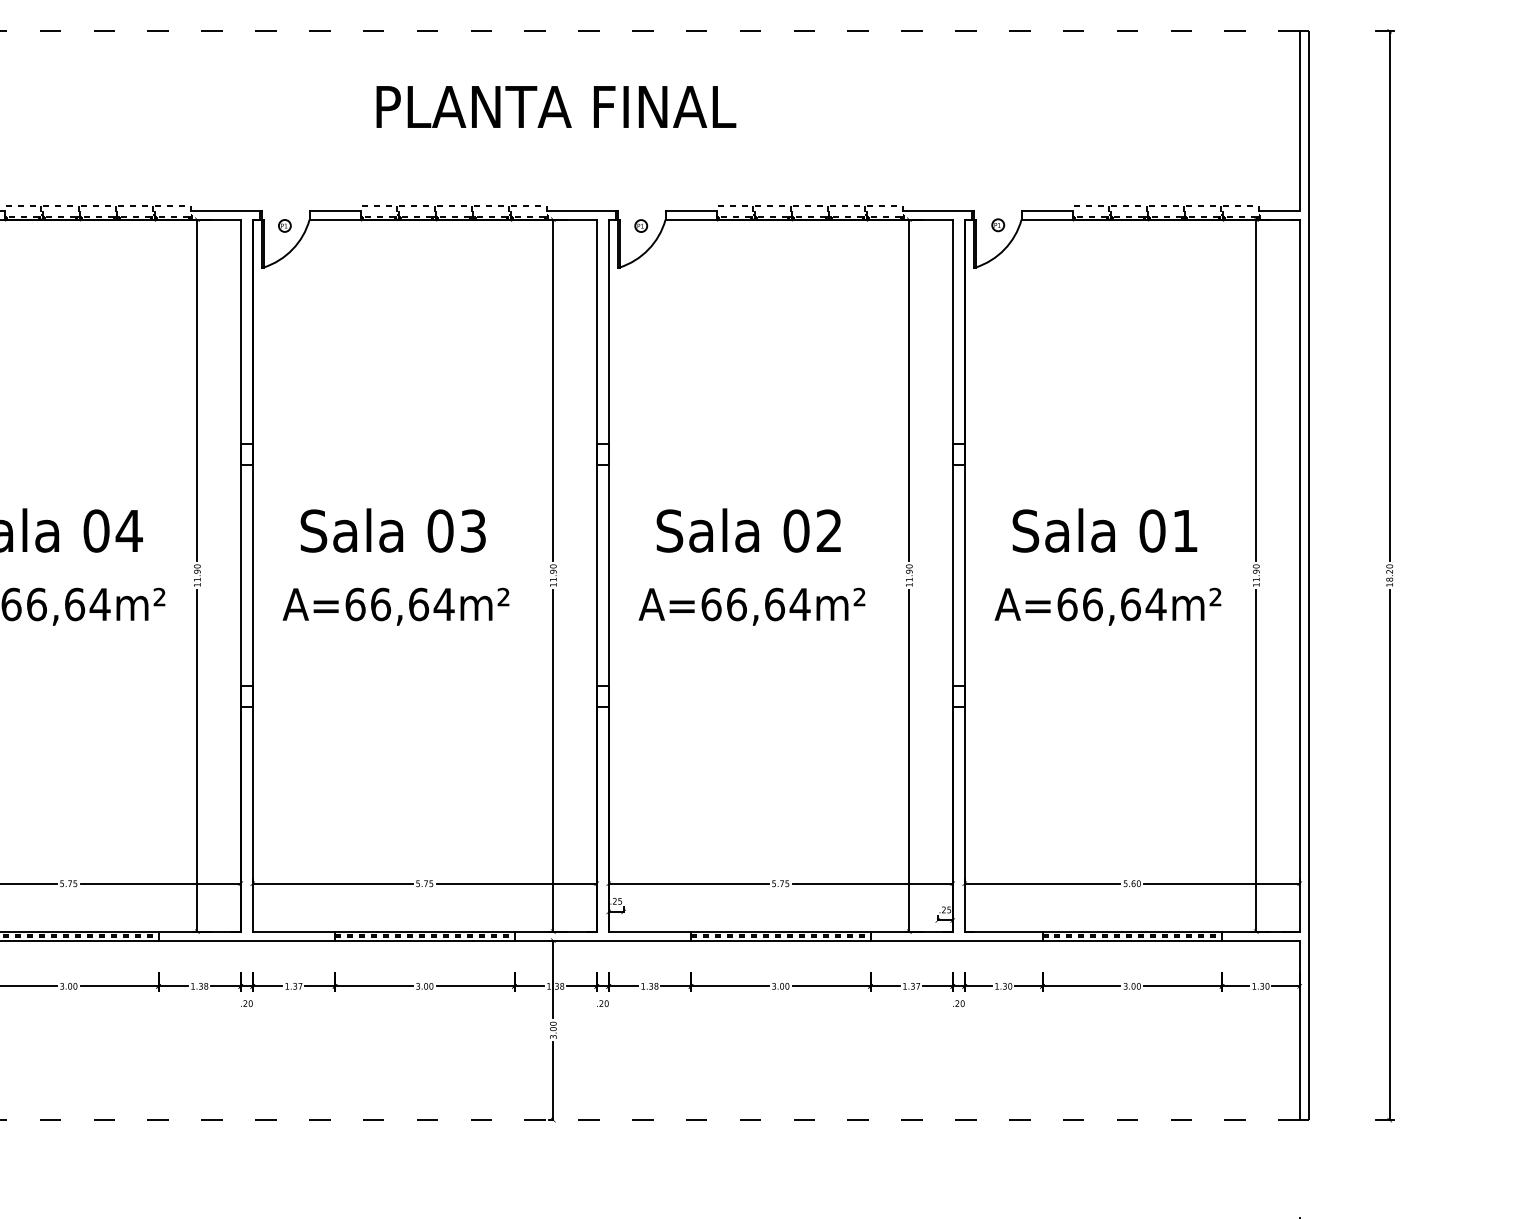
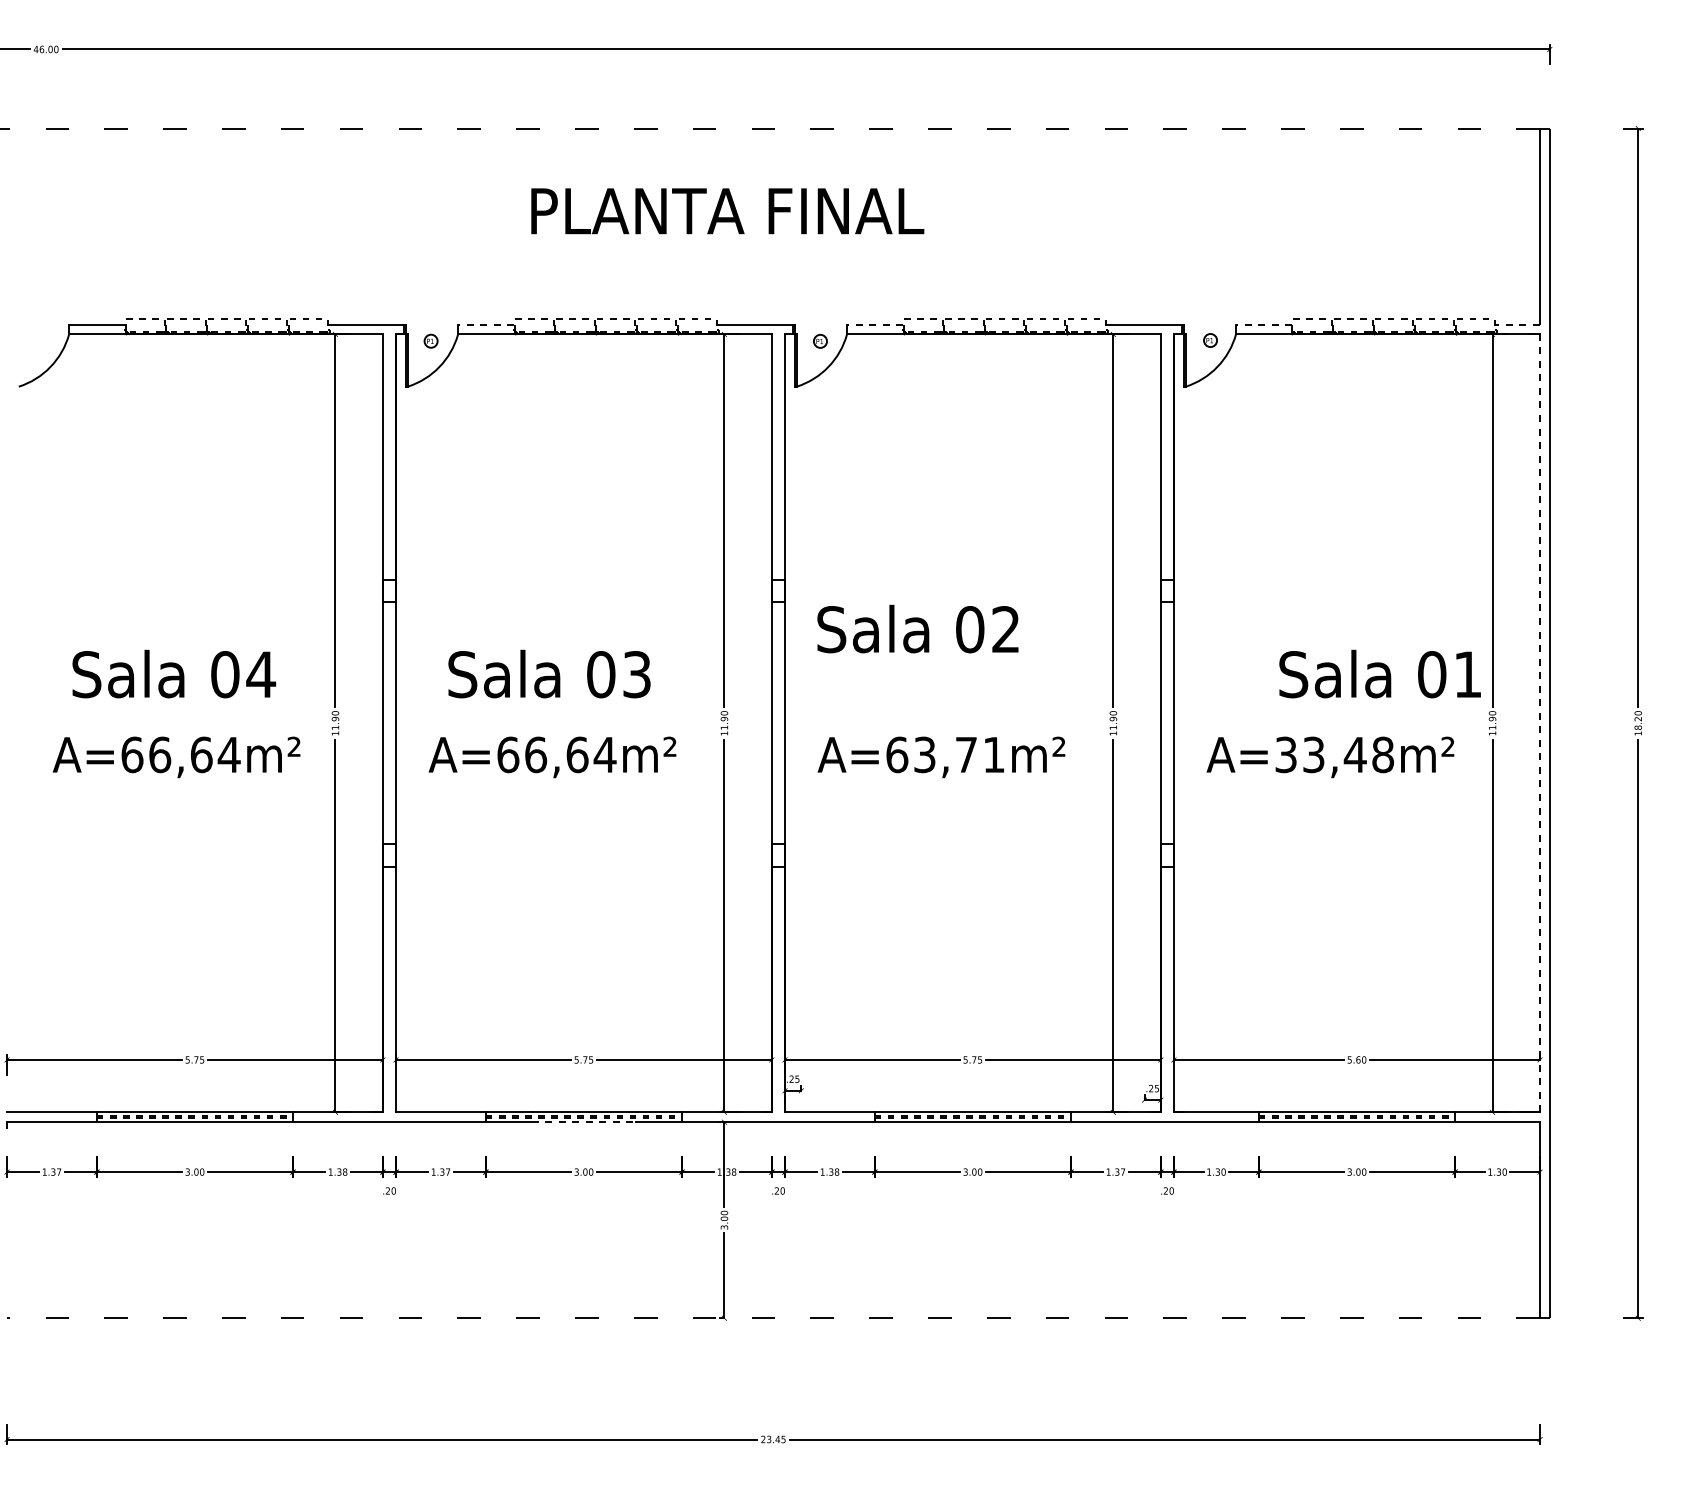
line: (334, 210) -> (485, 324), solid -> dashed
line: (690, 210) -> (874, 324), solid -> dashed
line: (1046, 210) -> (1263, 324), solid -> dashed
line: (1279, 210) -> (1517, 324), solid -> dashed
text: (748, 530) -> (917, 628), moved
text: (1104, 530) -> (1379, 673), moved
line: (1300, 575) -> (1540, 723), solid -> dashed
text: (768, 604) -> (959, 754), A=66,64m² -> A=63,71m²
text: (1111, 604) -> (1334, 754), A=66,64m² -> A=33,48m²
line: (425, 940) -> (584, 1122), solid -> dashed

